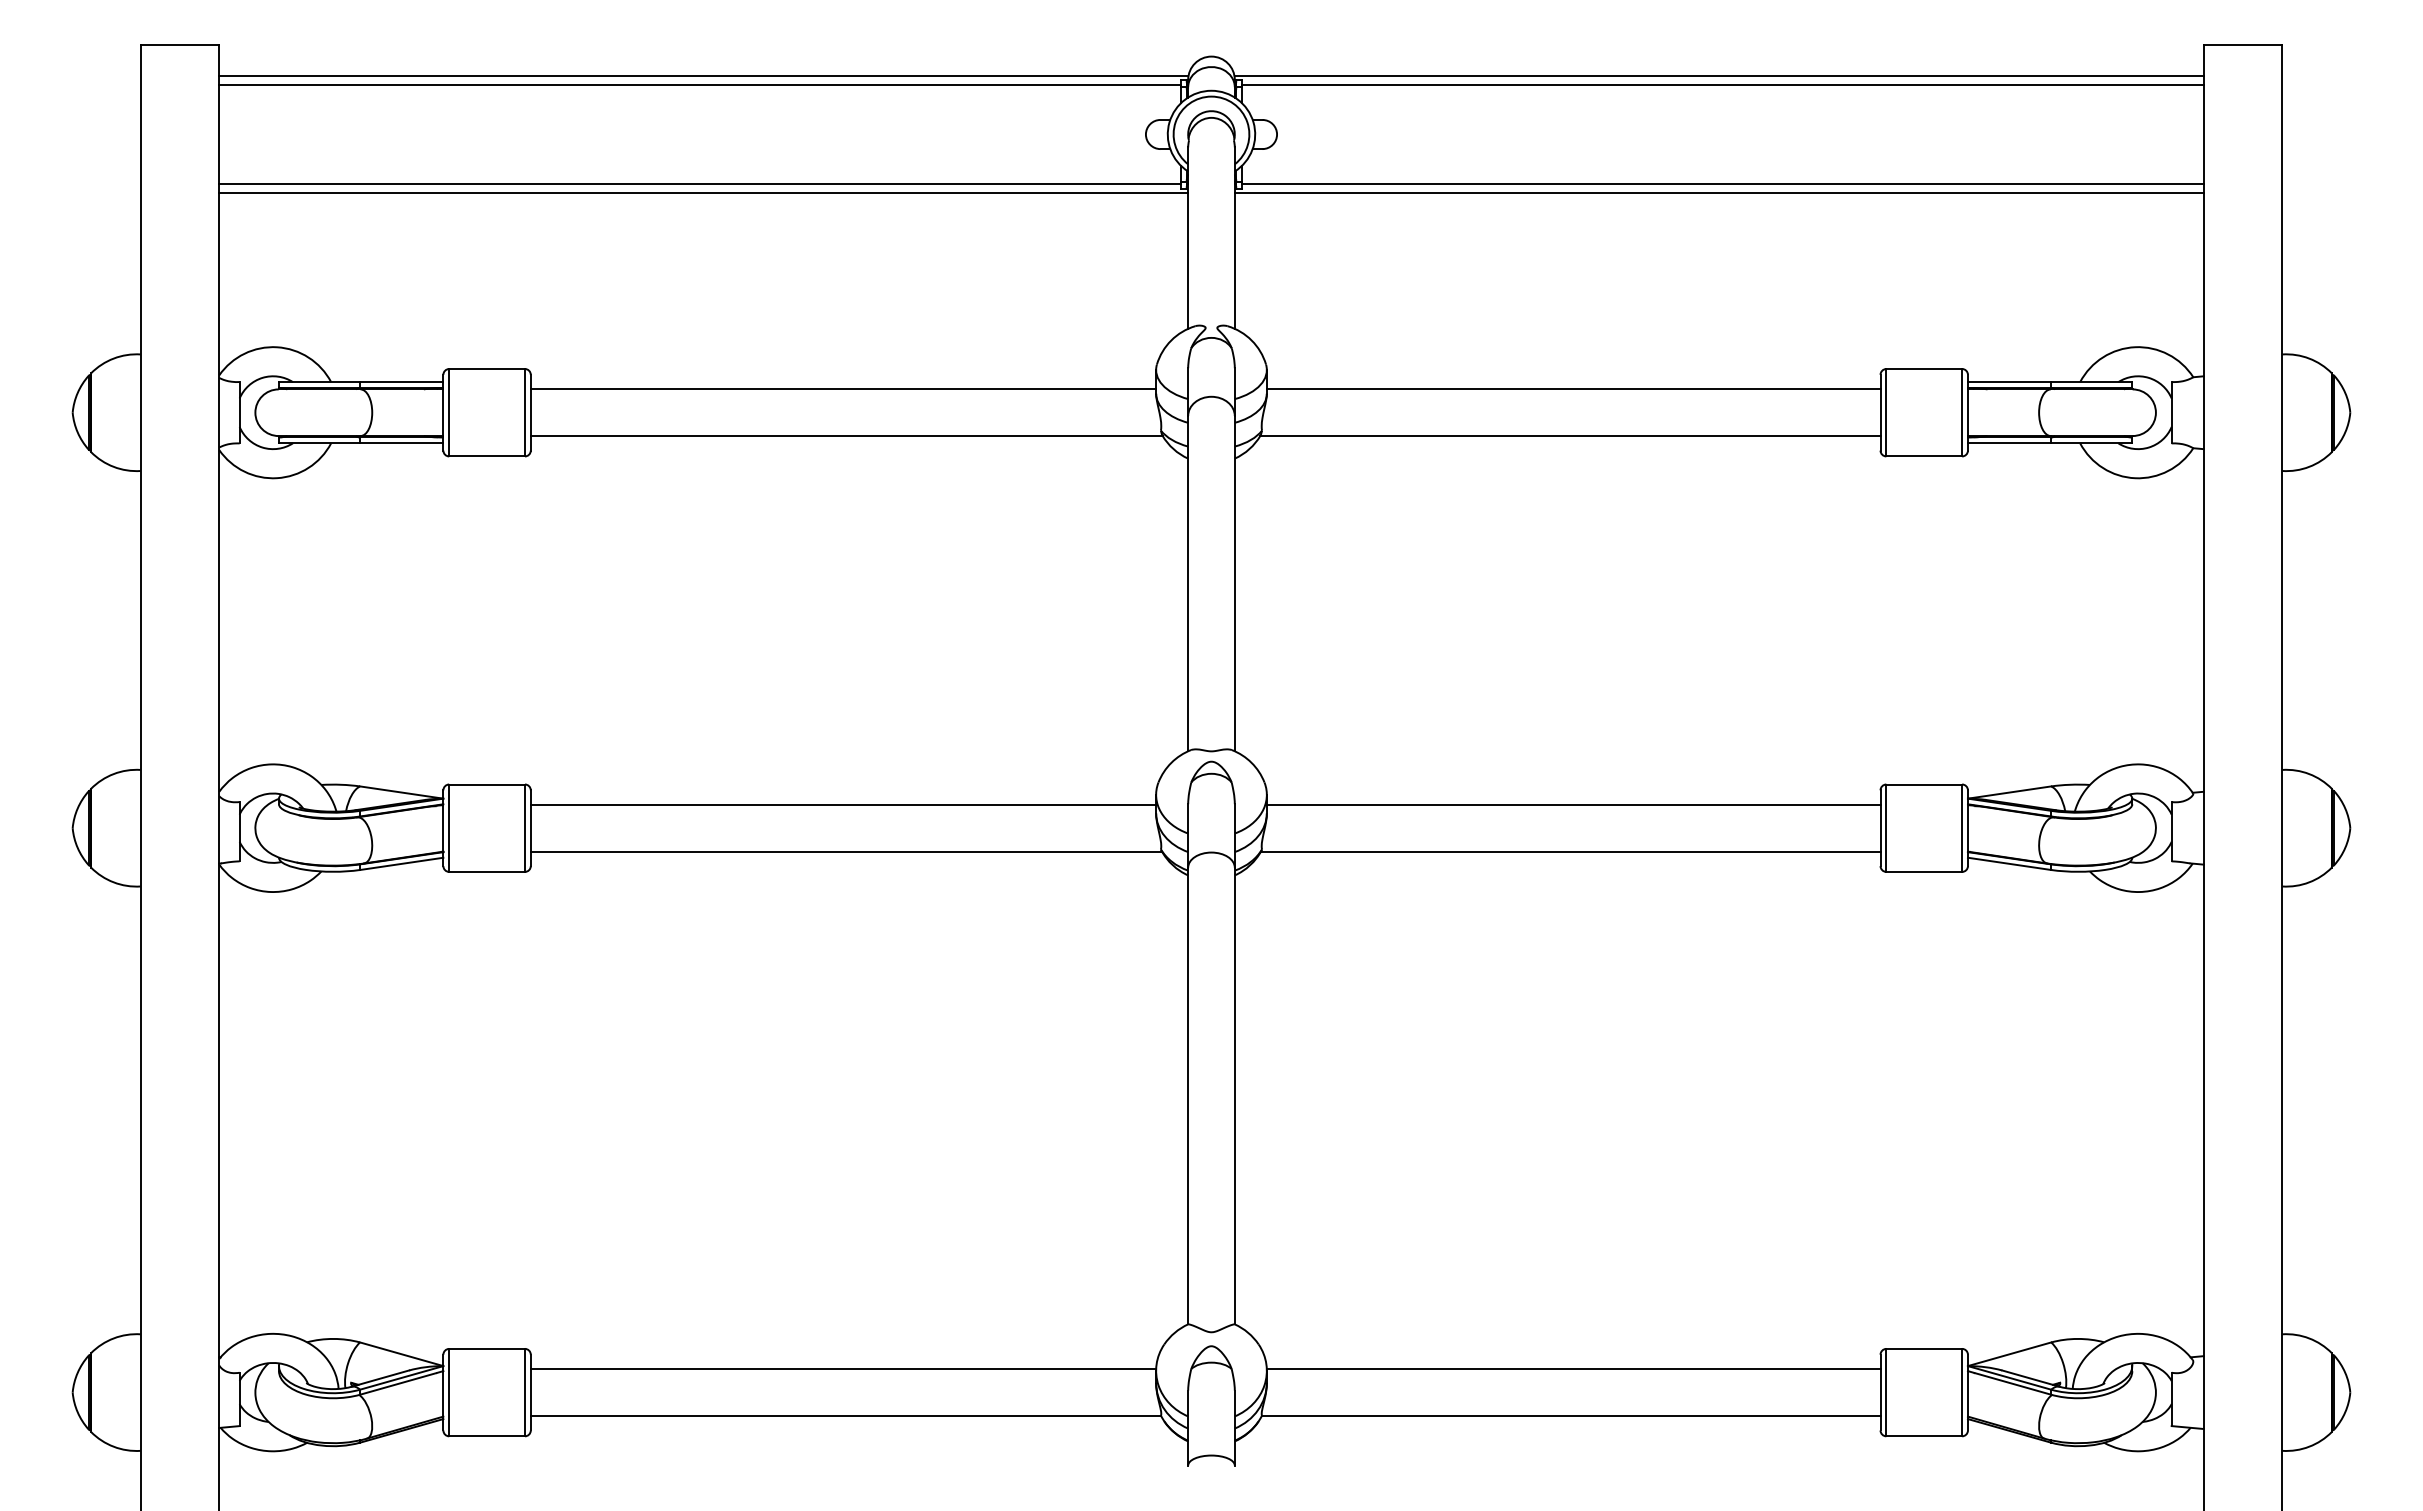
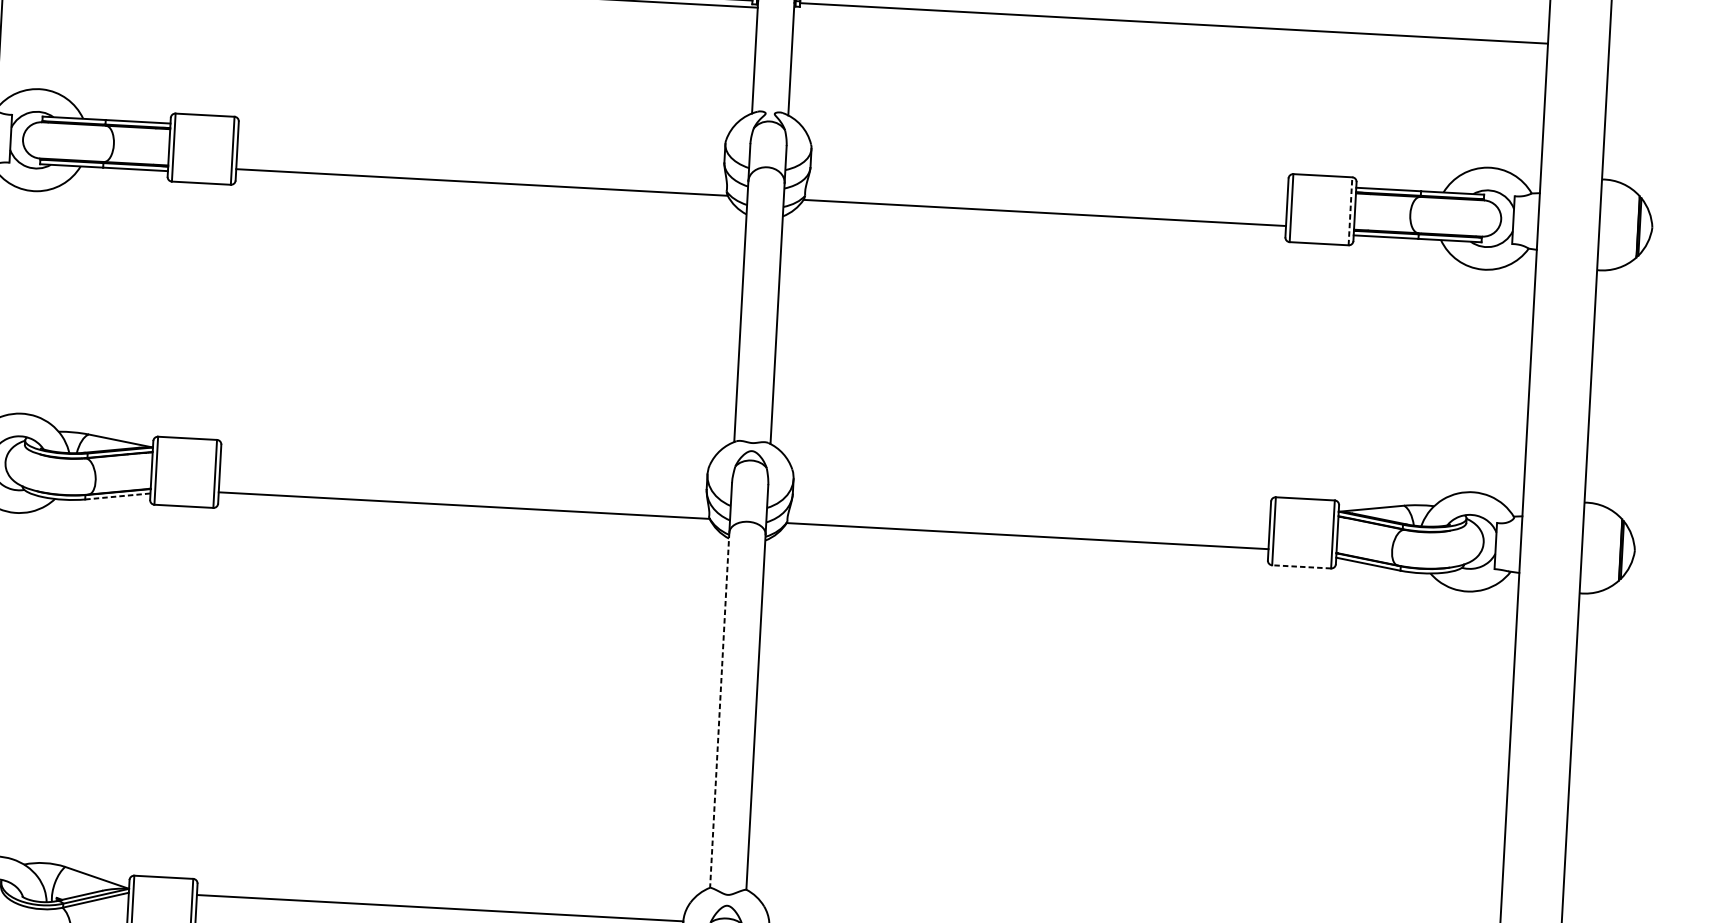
line: (1718, 192) -> (1170, 29), removed
line: (843, 389) -> (481, 146), removed
line: (1573, 389) -> (1049, 176), removed
line: (1962, 412) -> (1350, 211), solid -> dashed
line: (843, 804) -> (463, 468), removed
line: (1573, 804) -> (1031, 499), removed
line: (402, 863) -> (118, 496), solid -> dashed
line: (1924, 871) -> (1301, 566), solid -> dashed
line: (1188, 1096) -> (719, 710), solid -> dashed

